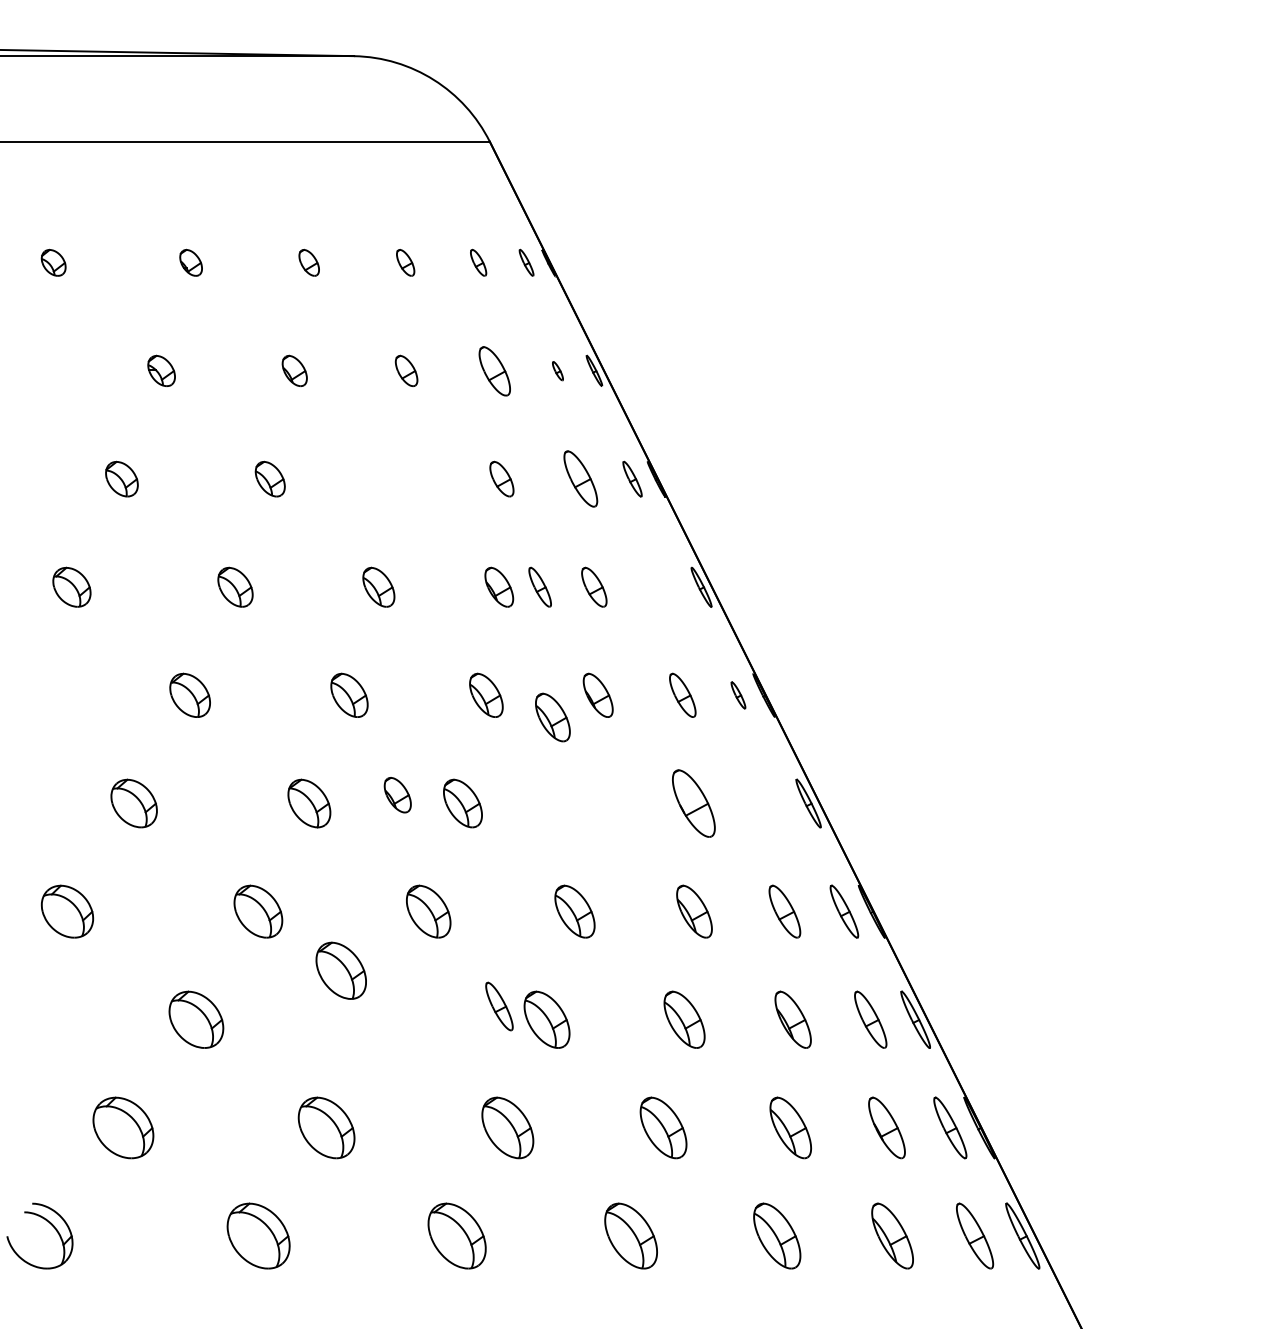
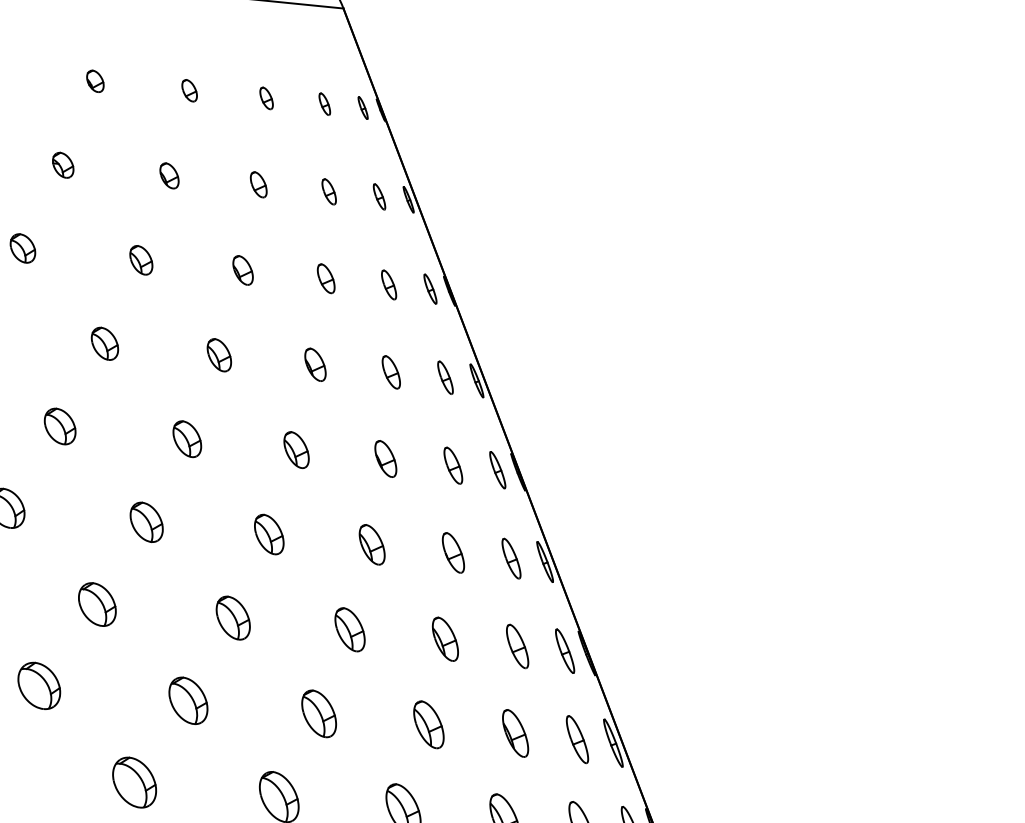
part: (494, 370) -> (328, 191), size x0.62
part: (557, 371) -> (379, 197), size x1.67
part: (580, 479) -> (388, 285), size x0.62
part: (539, 586) -> (445, 377), moved
part: (738, 695) -> (497, 470), size x1.67
part: (552, 717) -> (371, 544), moved
part: (397, 795) -> (242, 270), moved
part: (693, 803) -> (453, 552), size x0.71
part: (340, 970) -> (187, 700), moved
part: (499, 1006) -> (511, 558), moved

